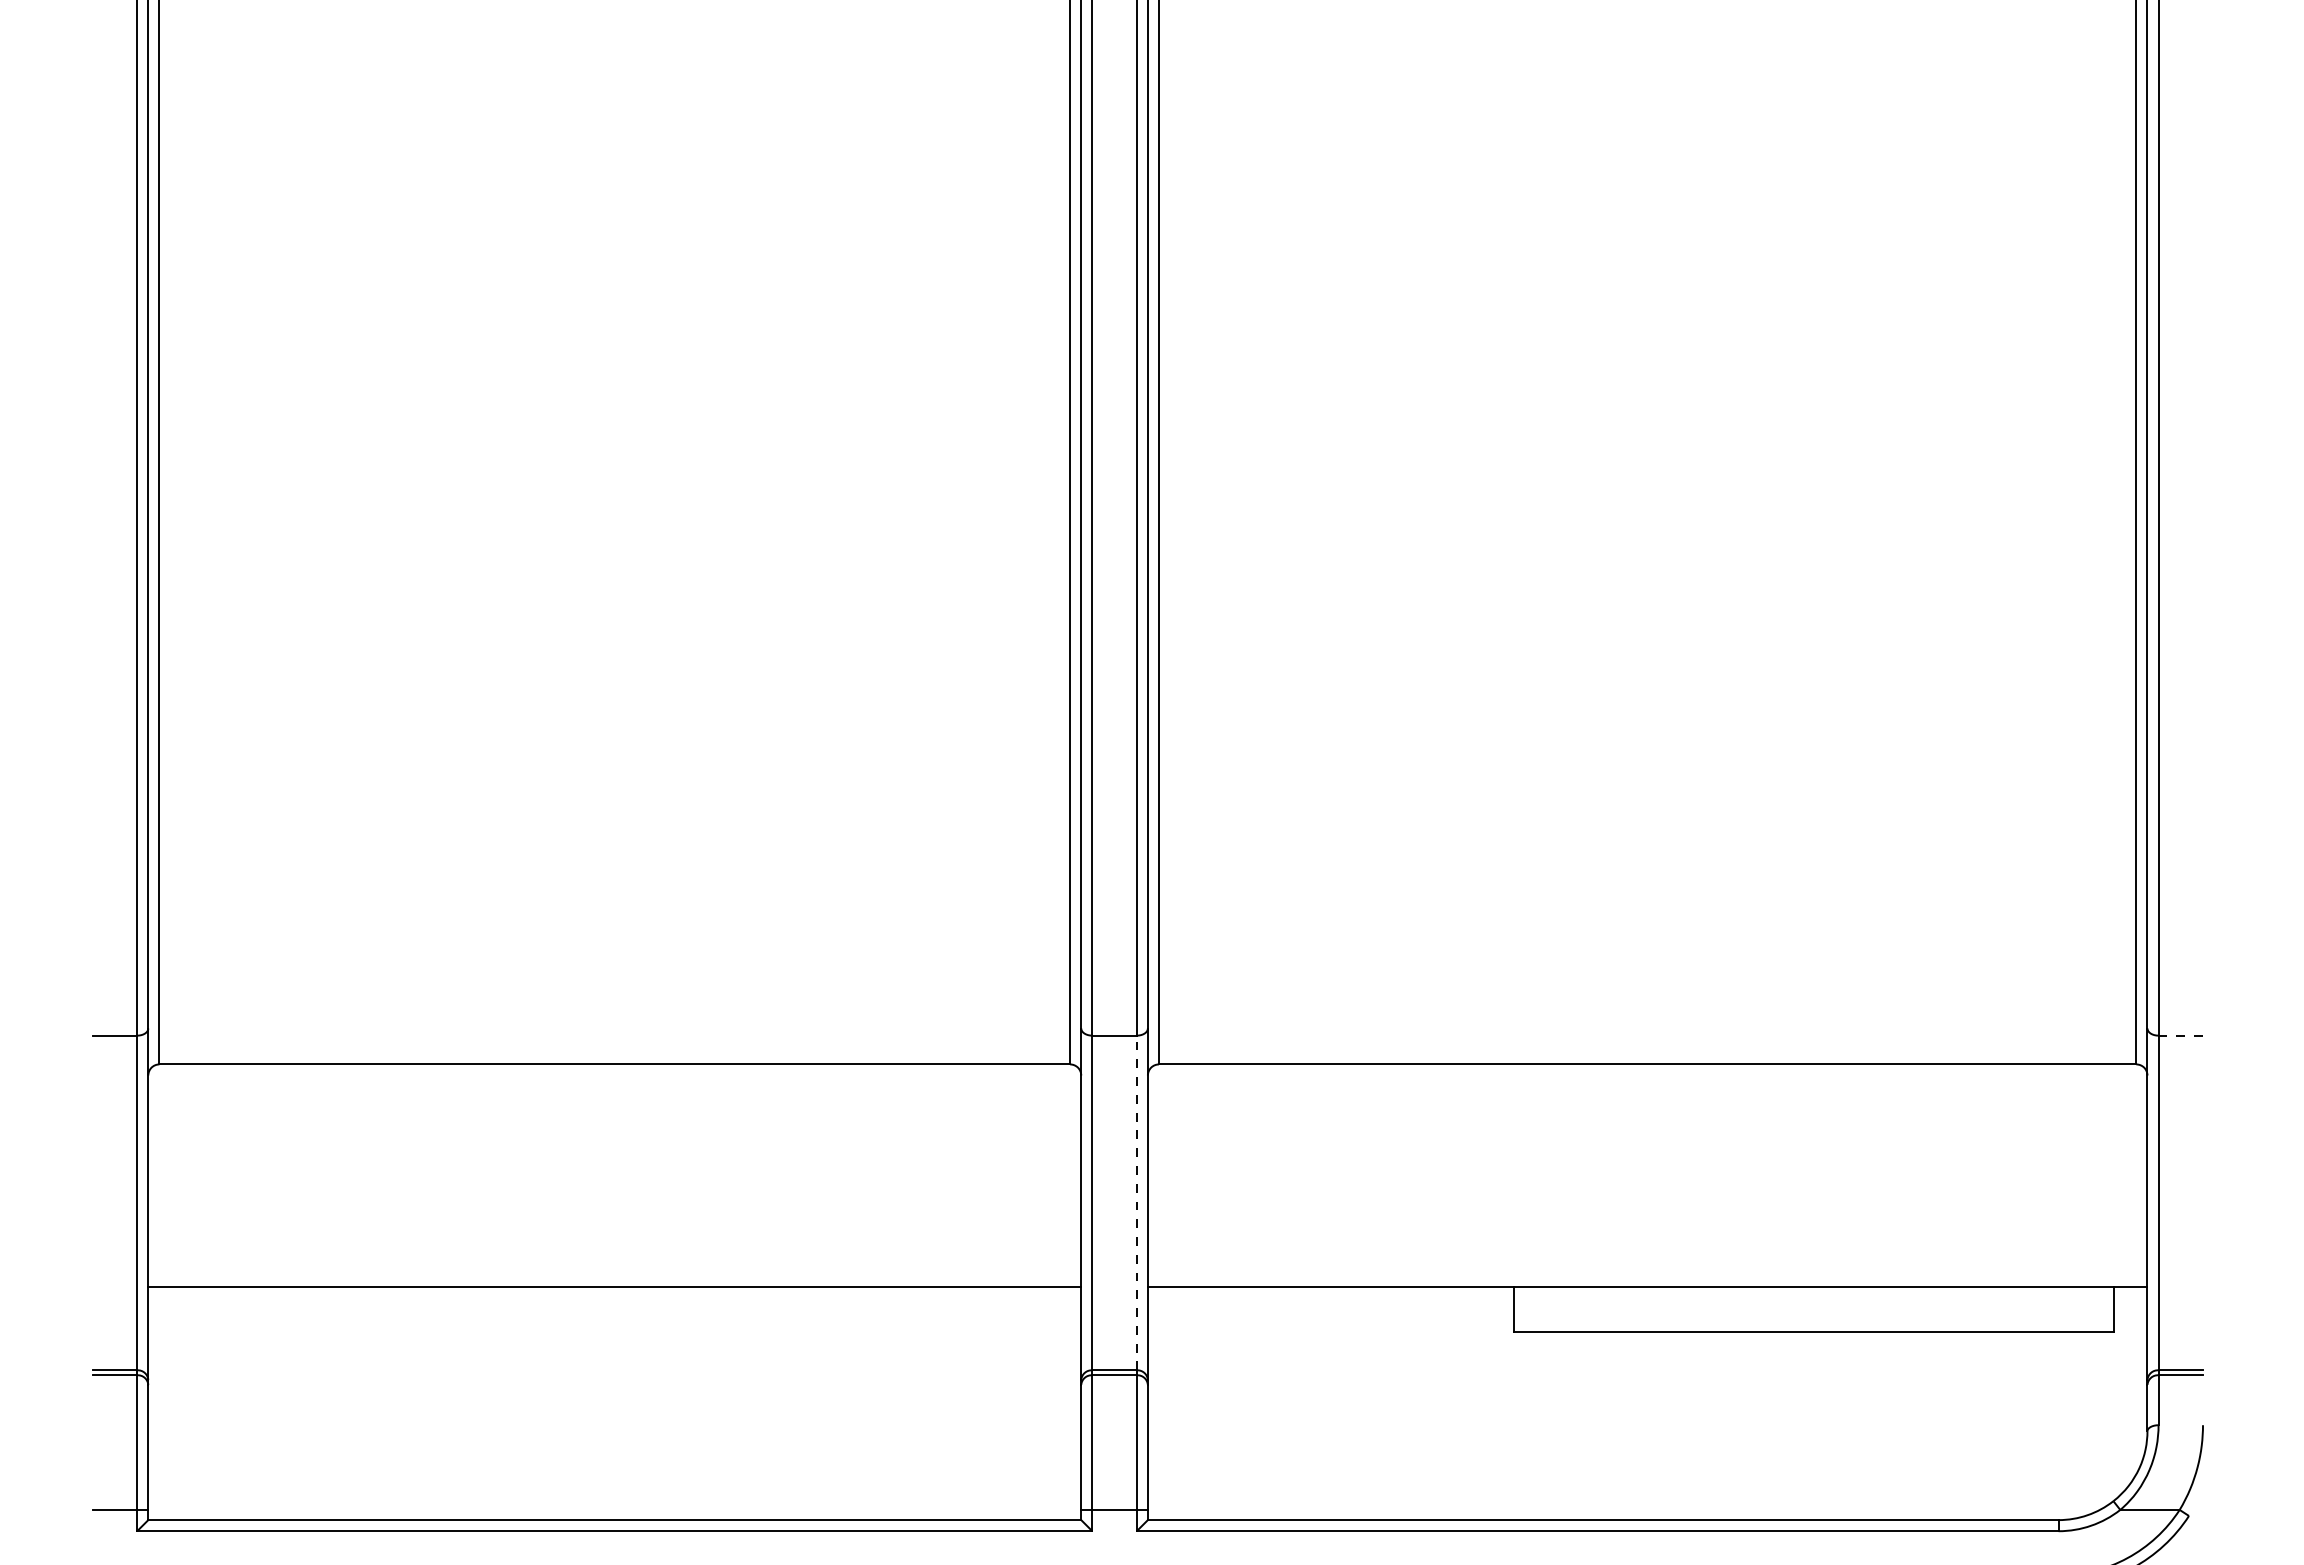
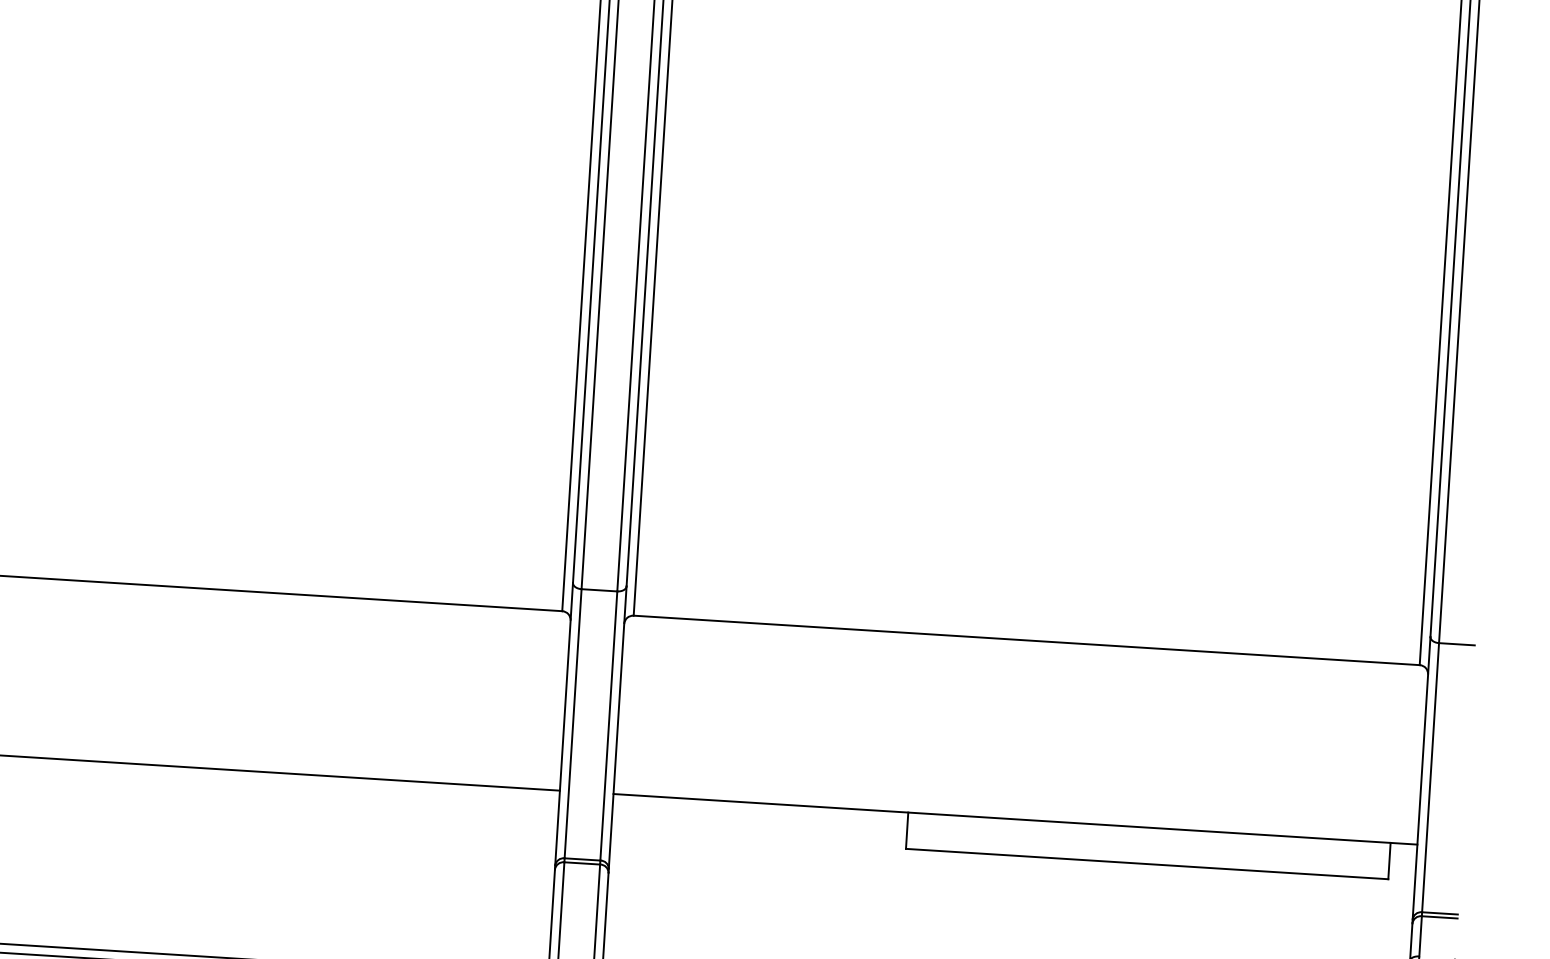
line: (2181, 1035) -> (1457, 644), dashed -> solid
line: (1136, 1202) -> (608, 725), dashed -> solid

